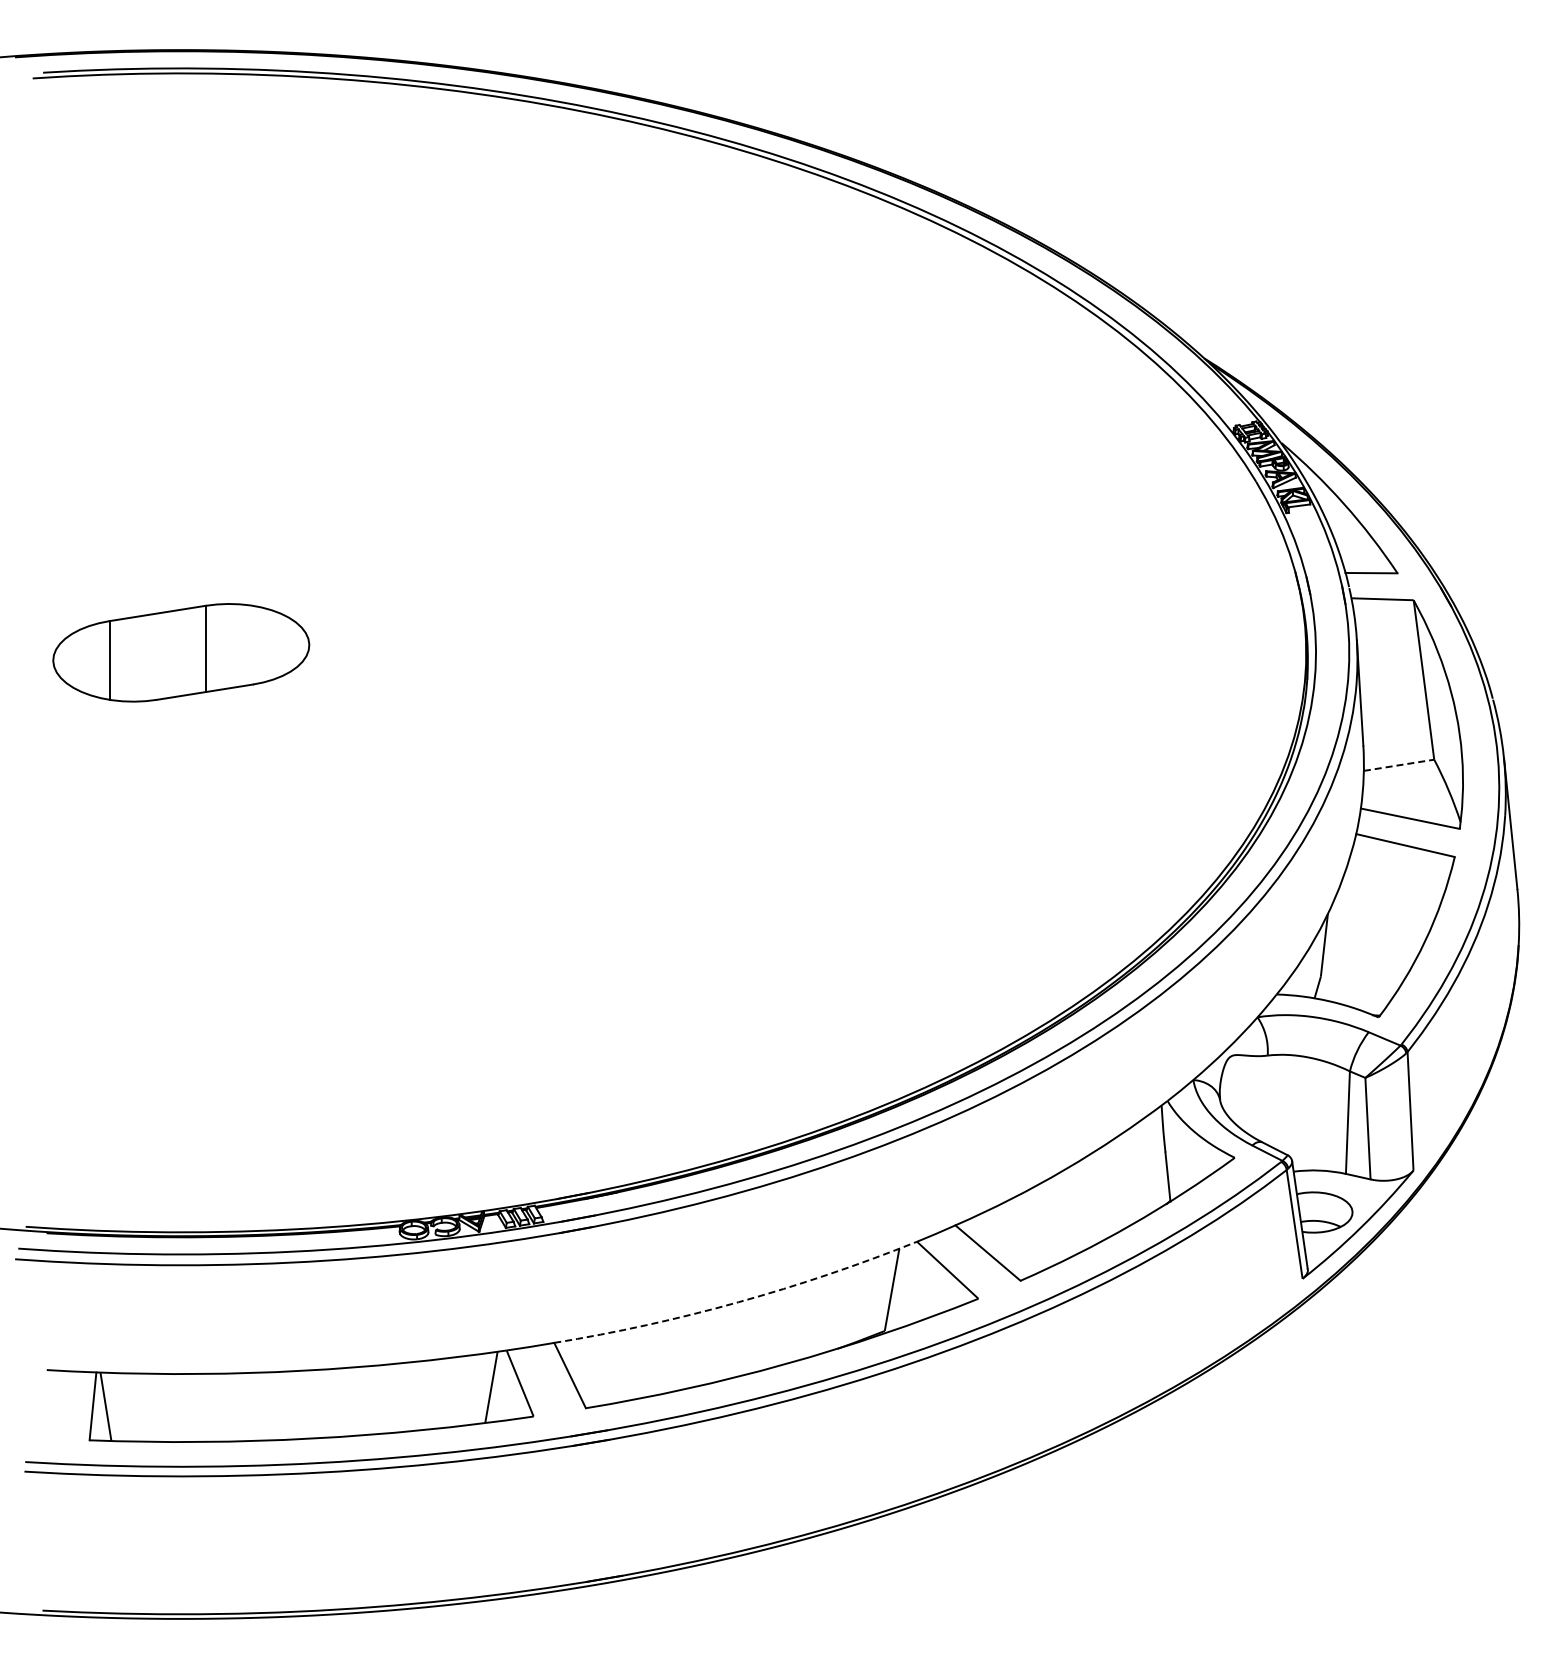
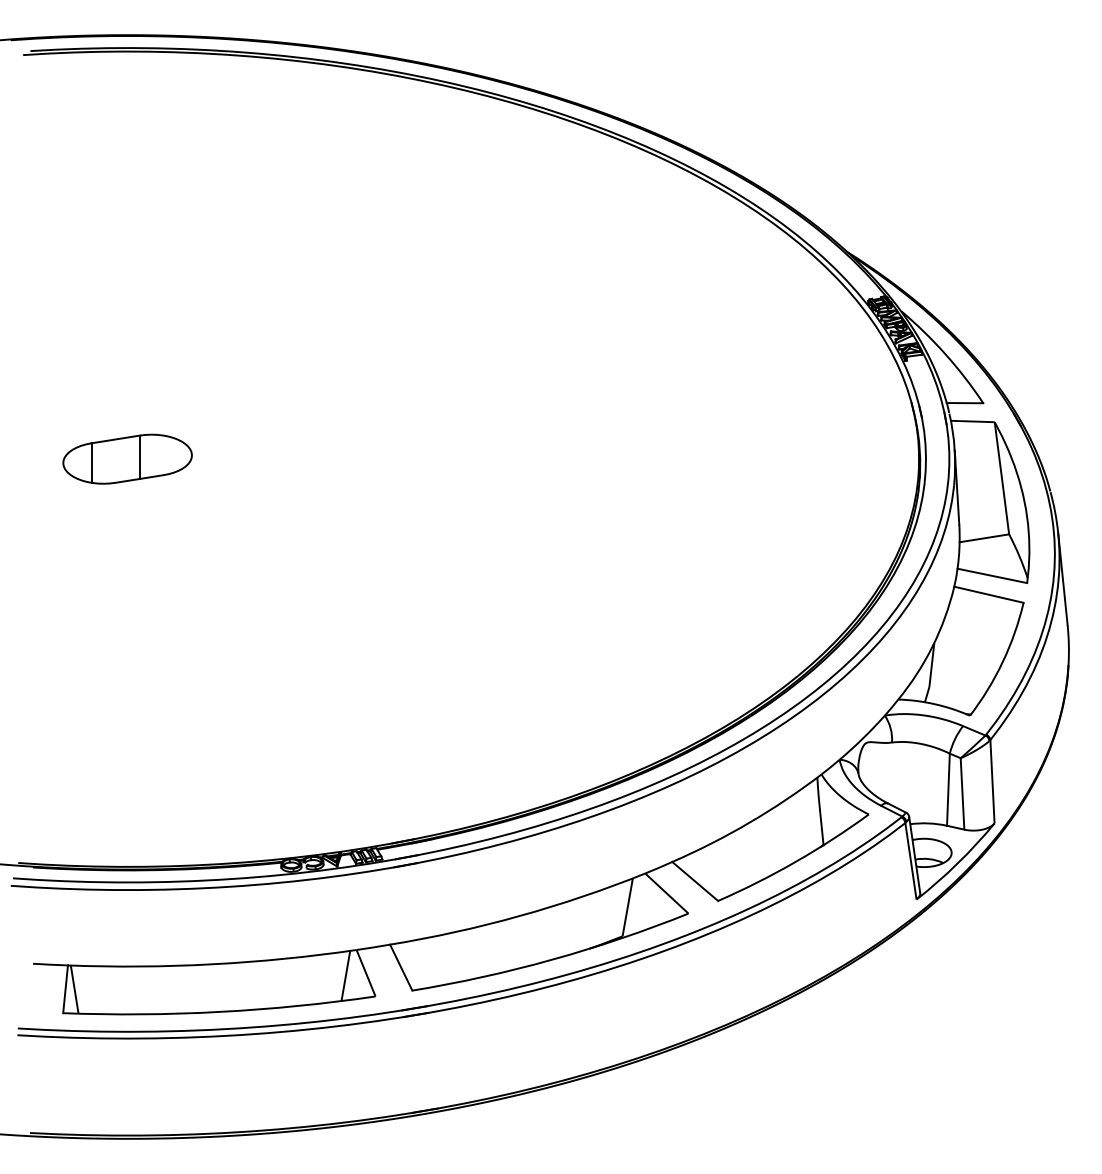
part: (180, 652) -> (127, 458), size x0.71
line: (1399, 765) -> (984, 538), dashed -> solid
arc: (738, 1302) -> (519, 916), dashed -> solid

